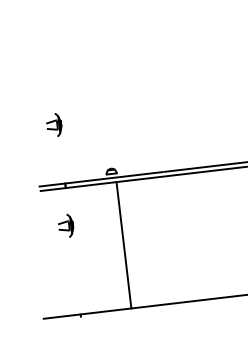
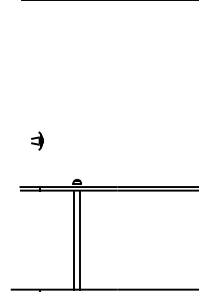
part: (66, 225) -> (37, 219), removed
line: (116, 245) -> (74, 239), added

